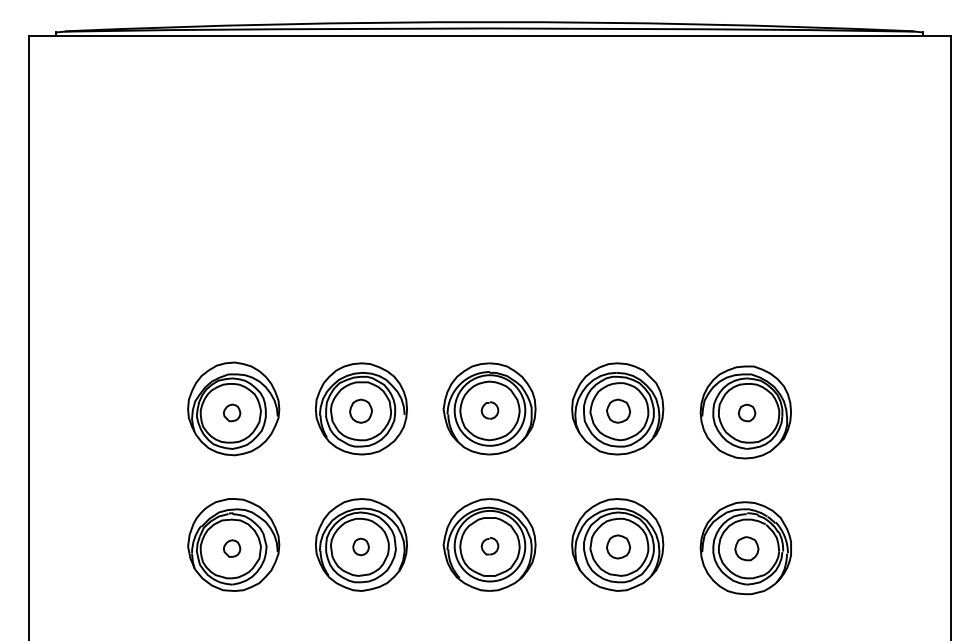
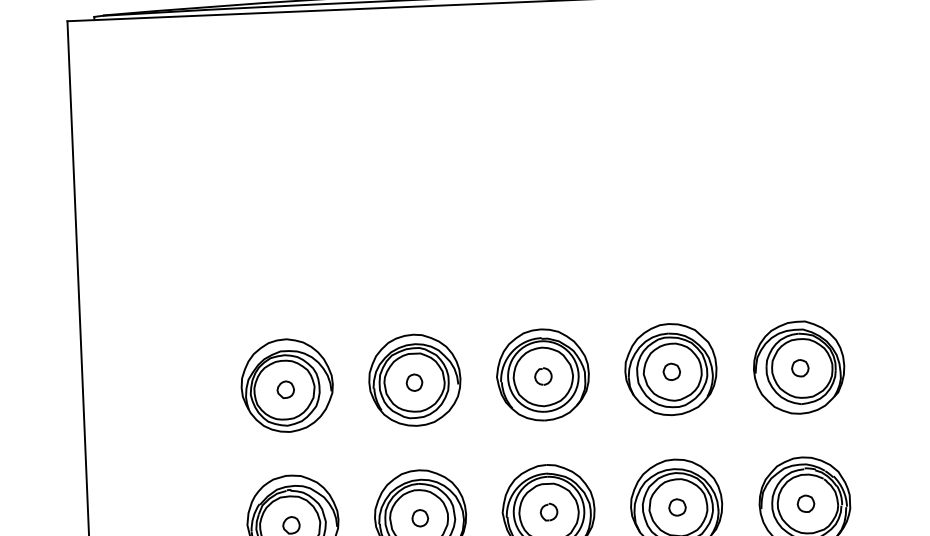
part: (360, 411) -> (414, 382), size x0.71
part: (618, 411) -> (671, 372), size x0.71
part: (618, 546) -> (677, 507), size x0.71
part: (747, 548) -> (806, 503), size x0.71

